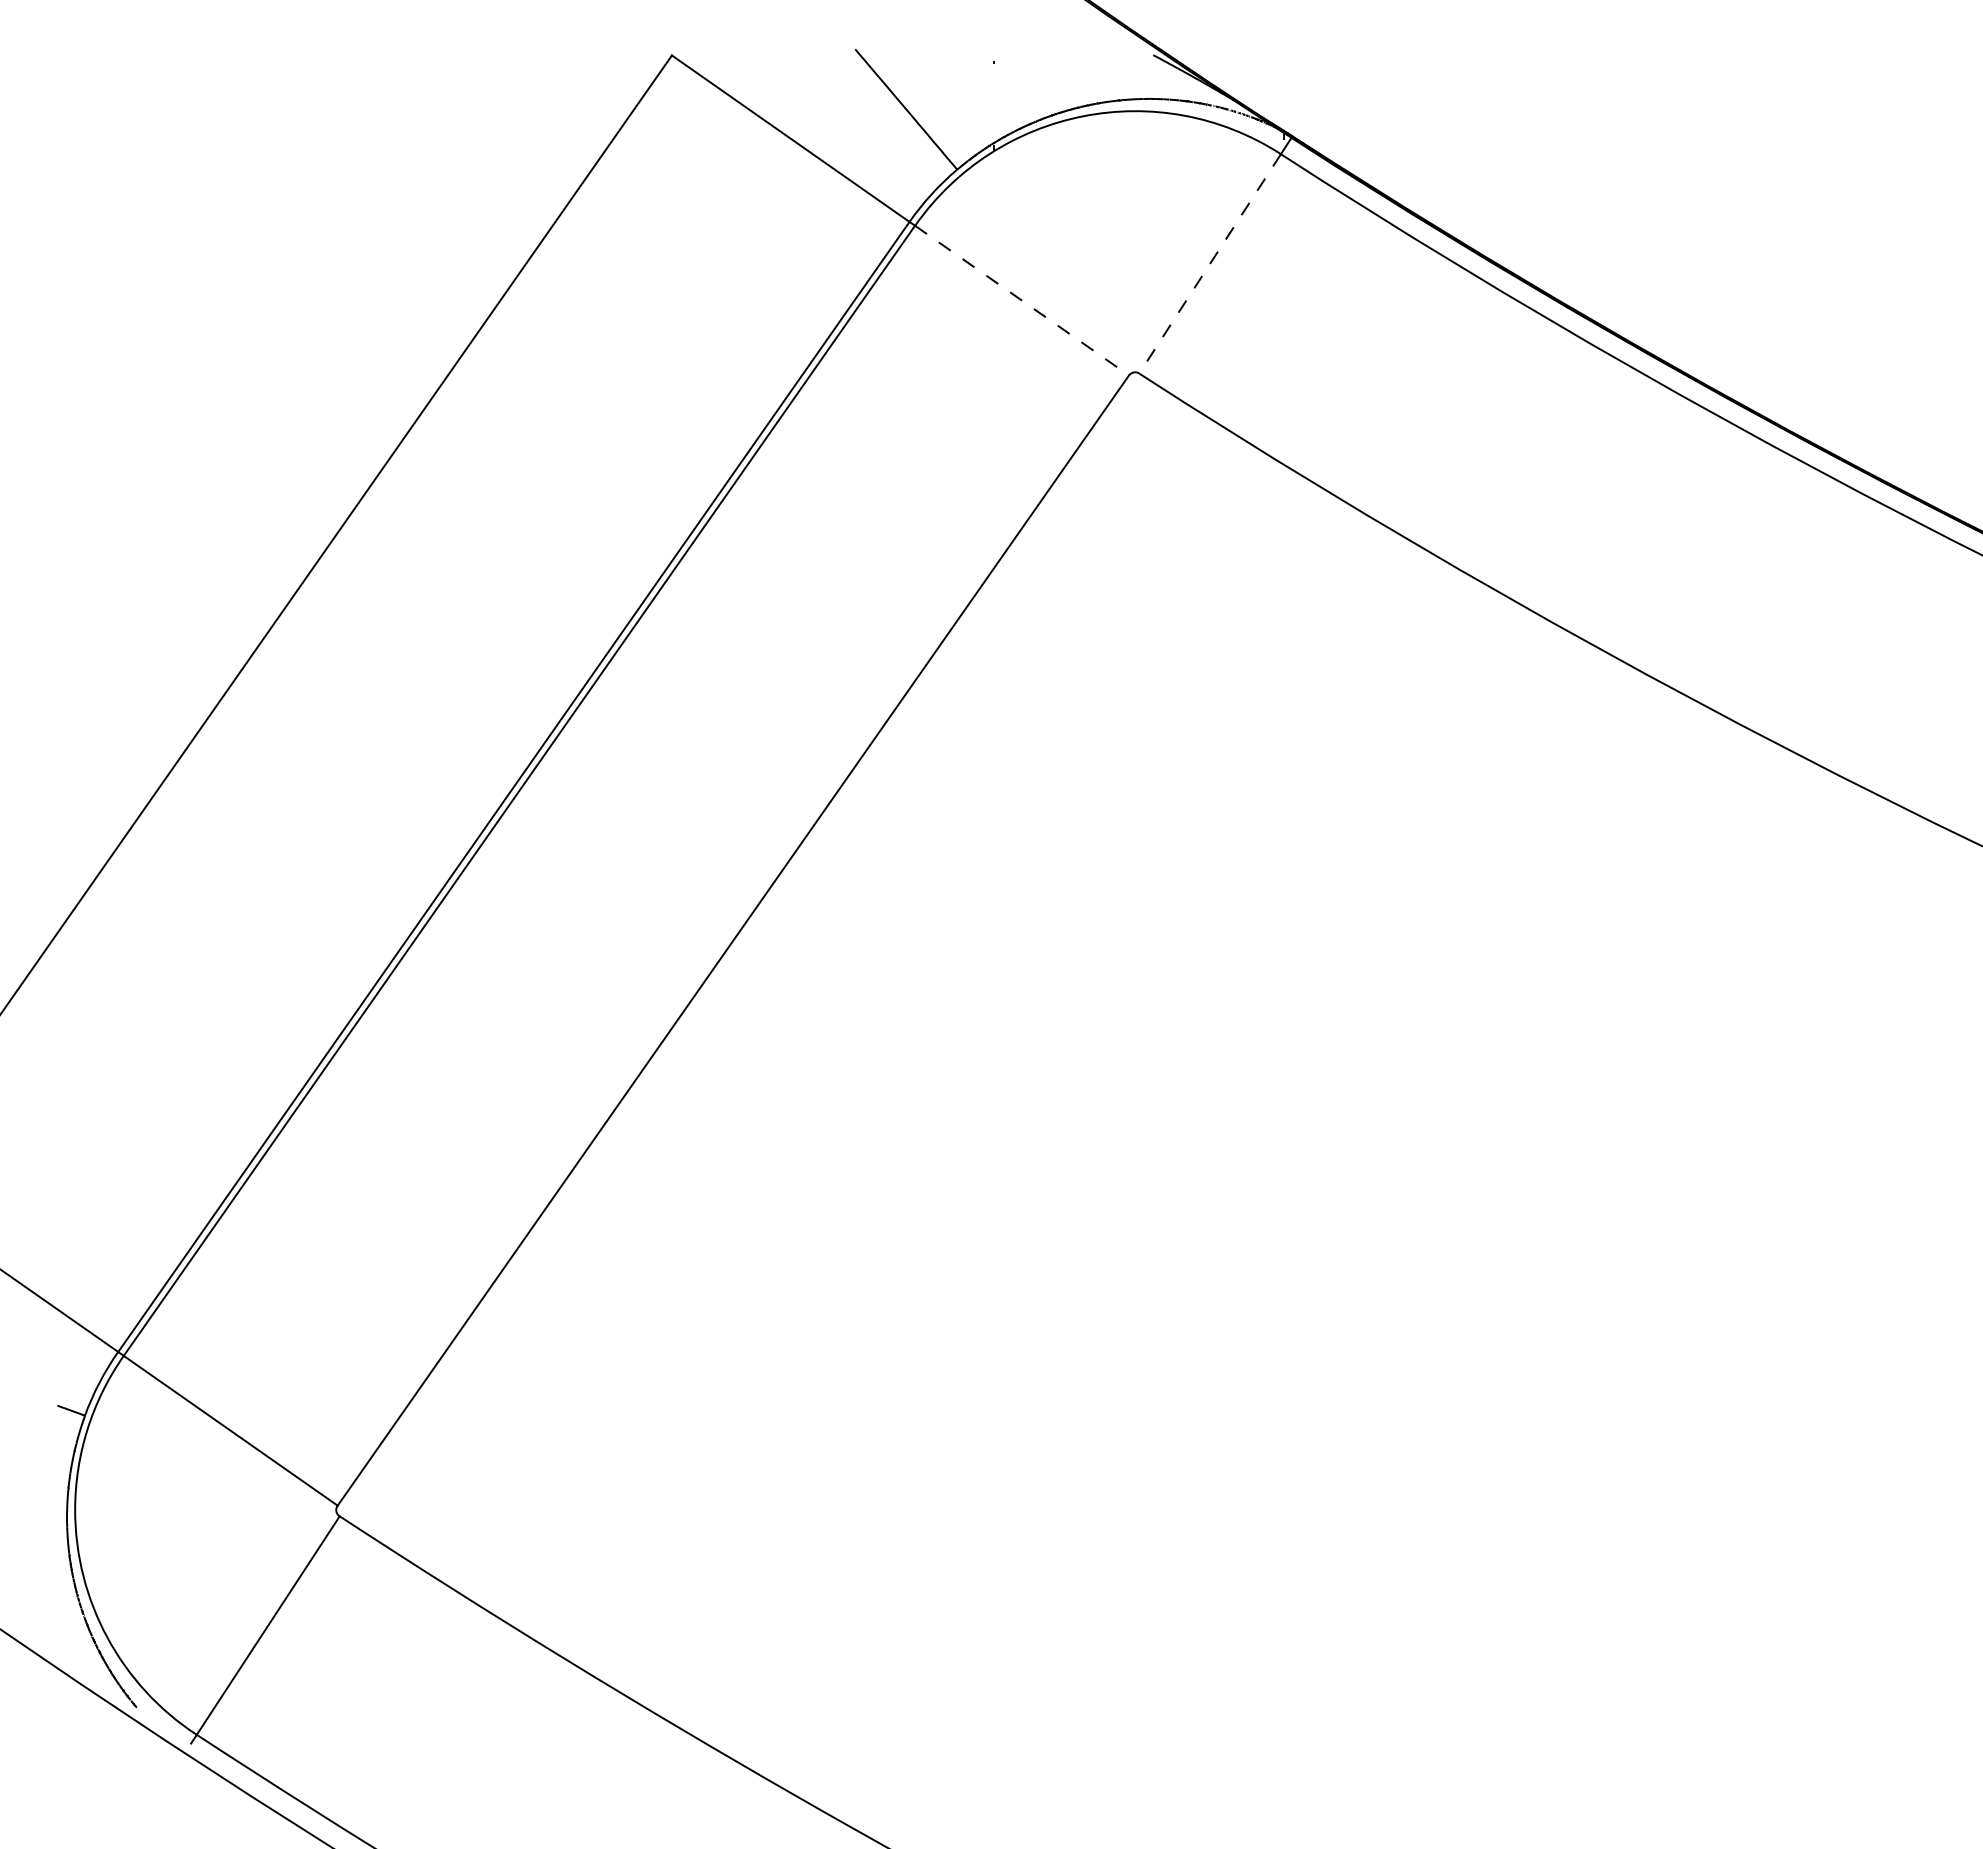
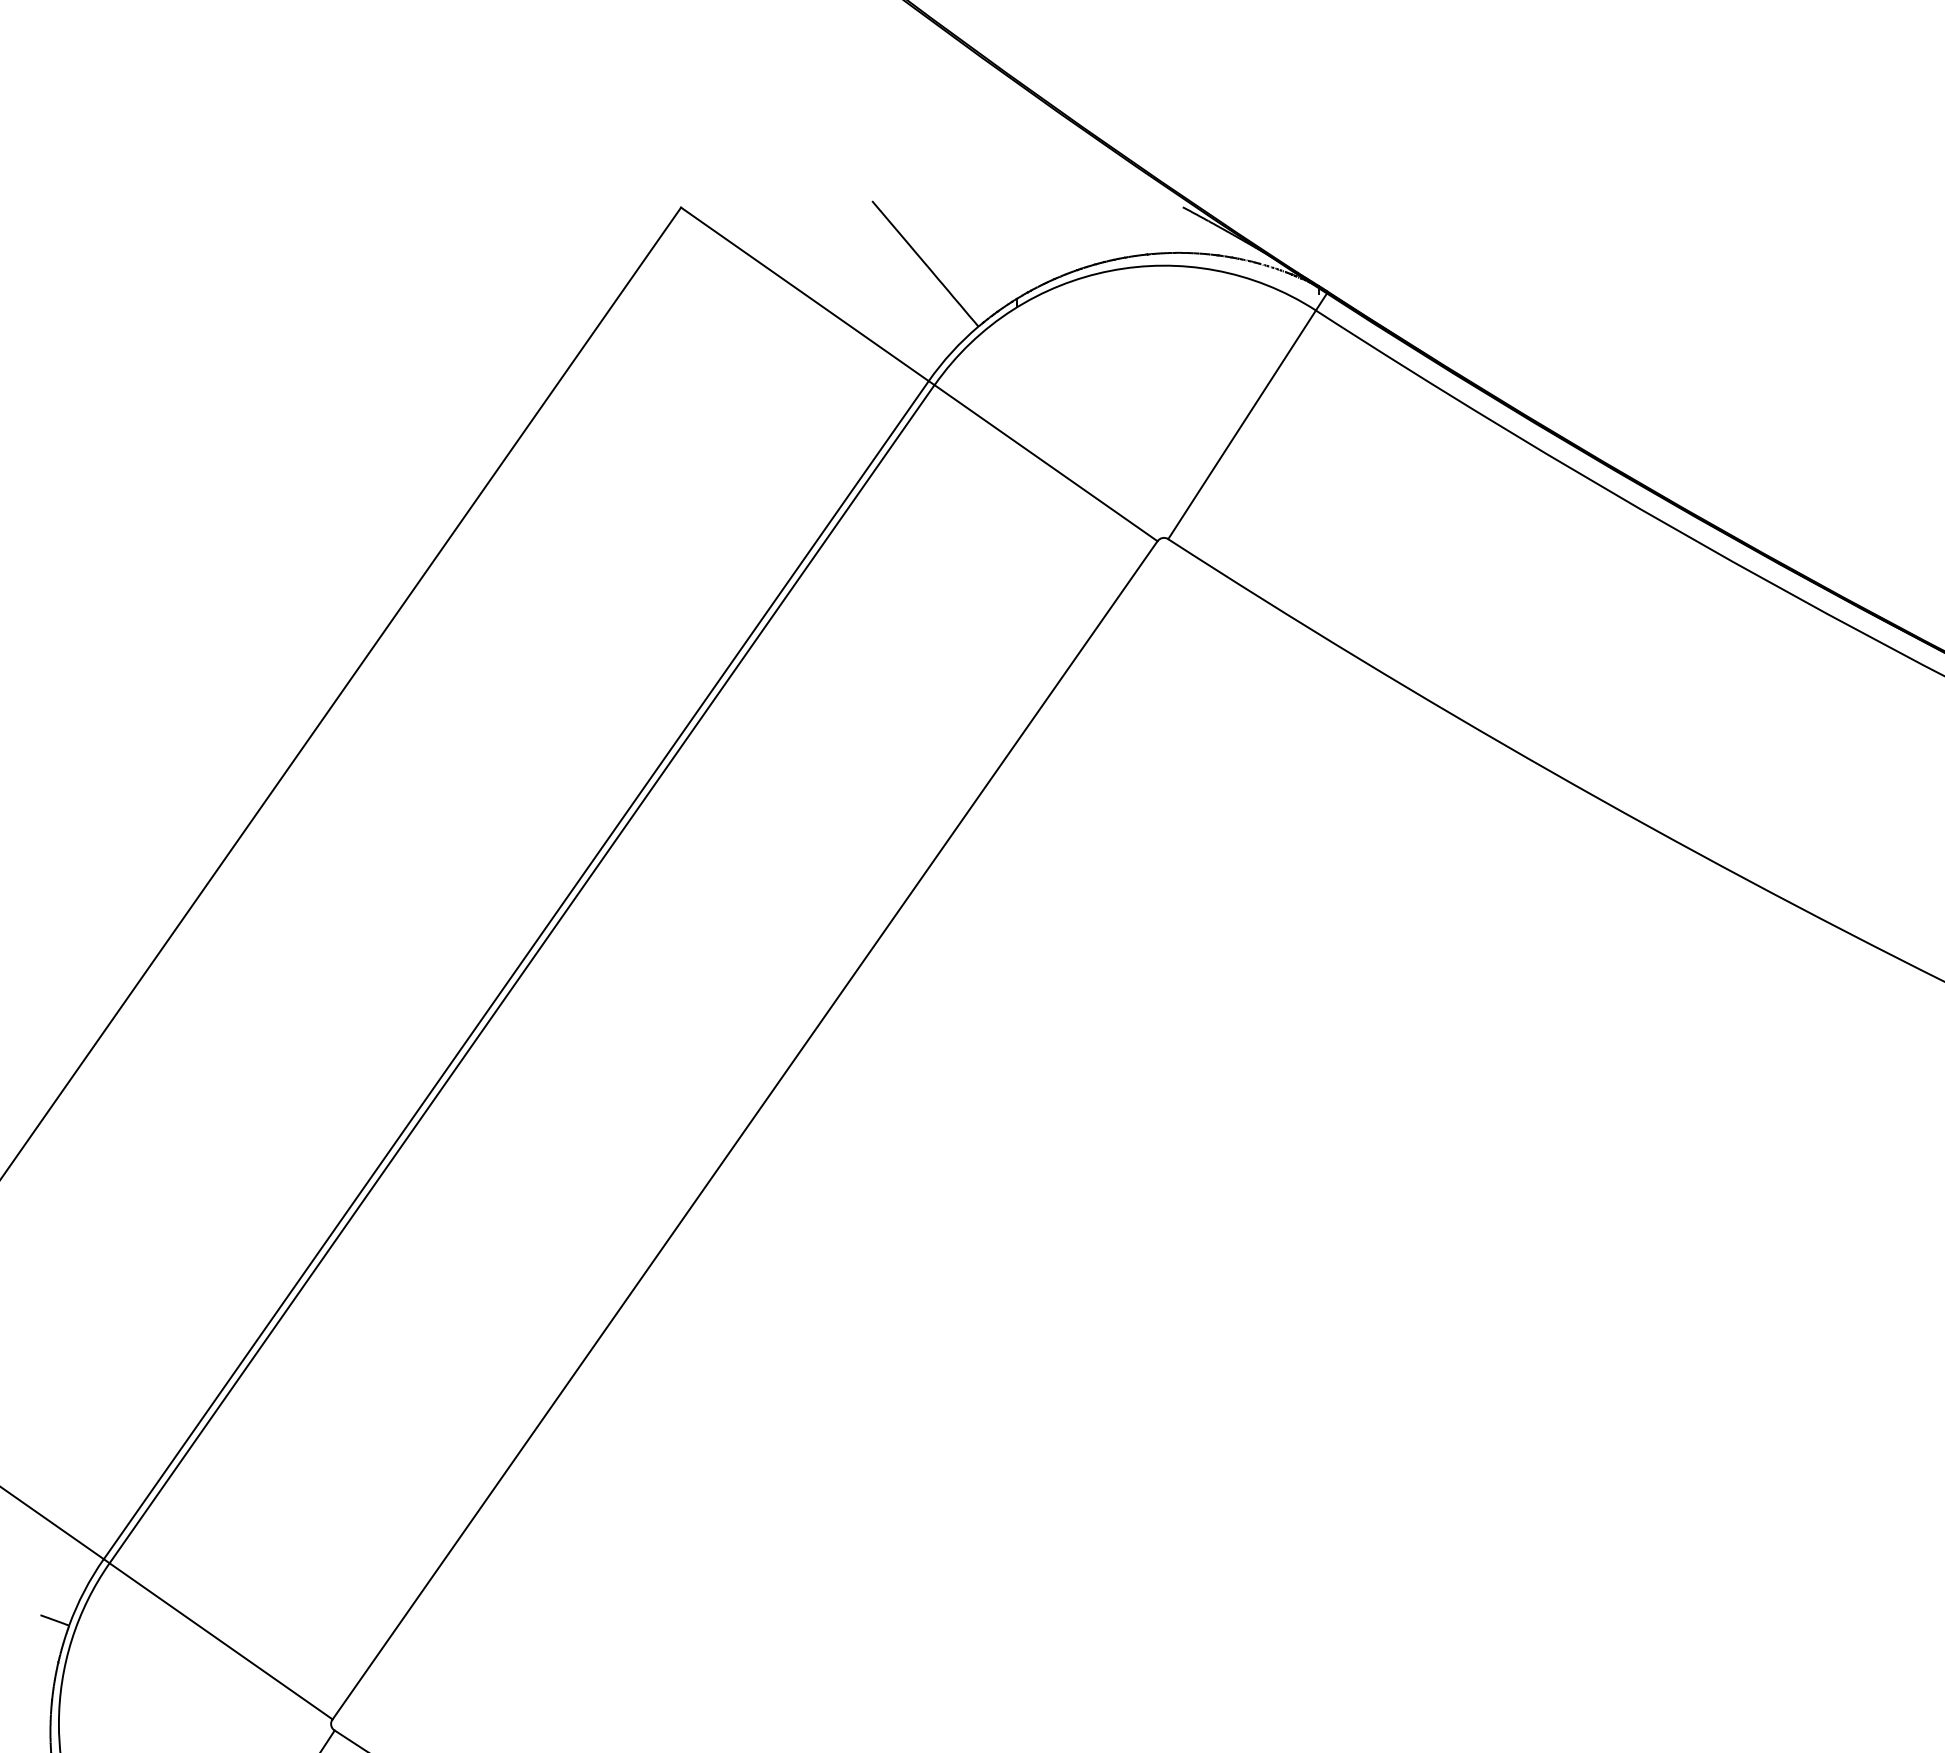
line: (1210, 263) -> (1242, 424), dashed -> solid
line: (1022, 300) -> (1046, 463), dashed -> solid

